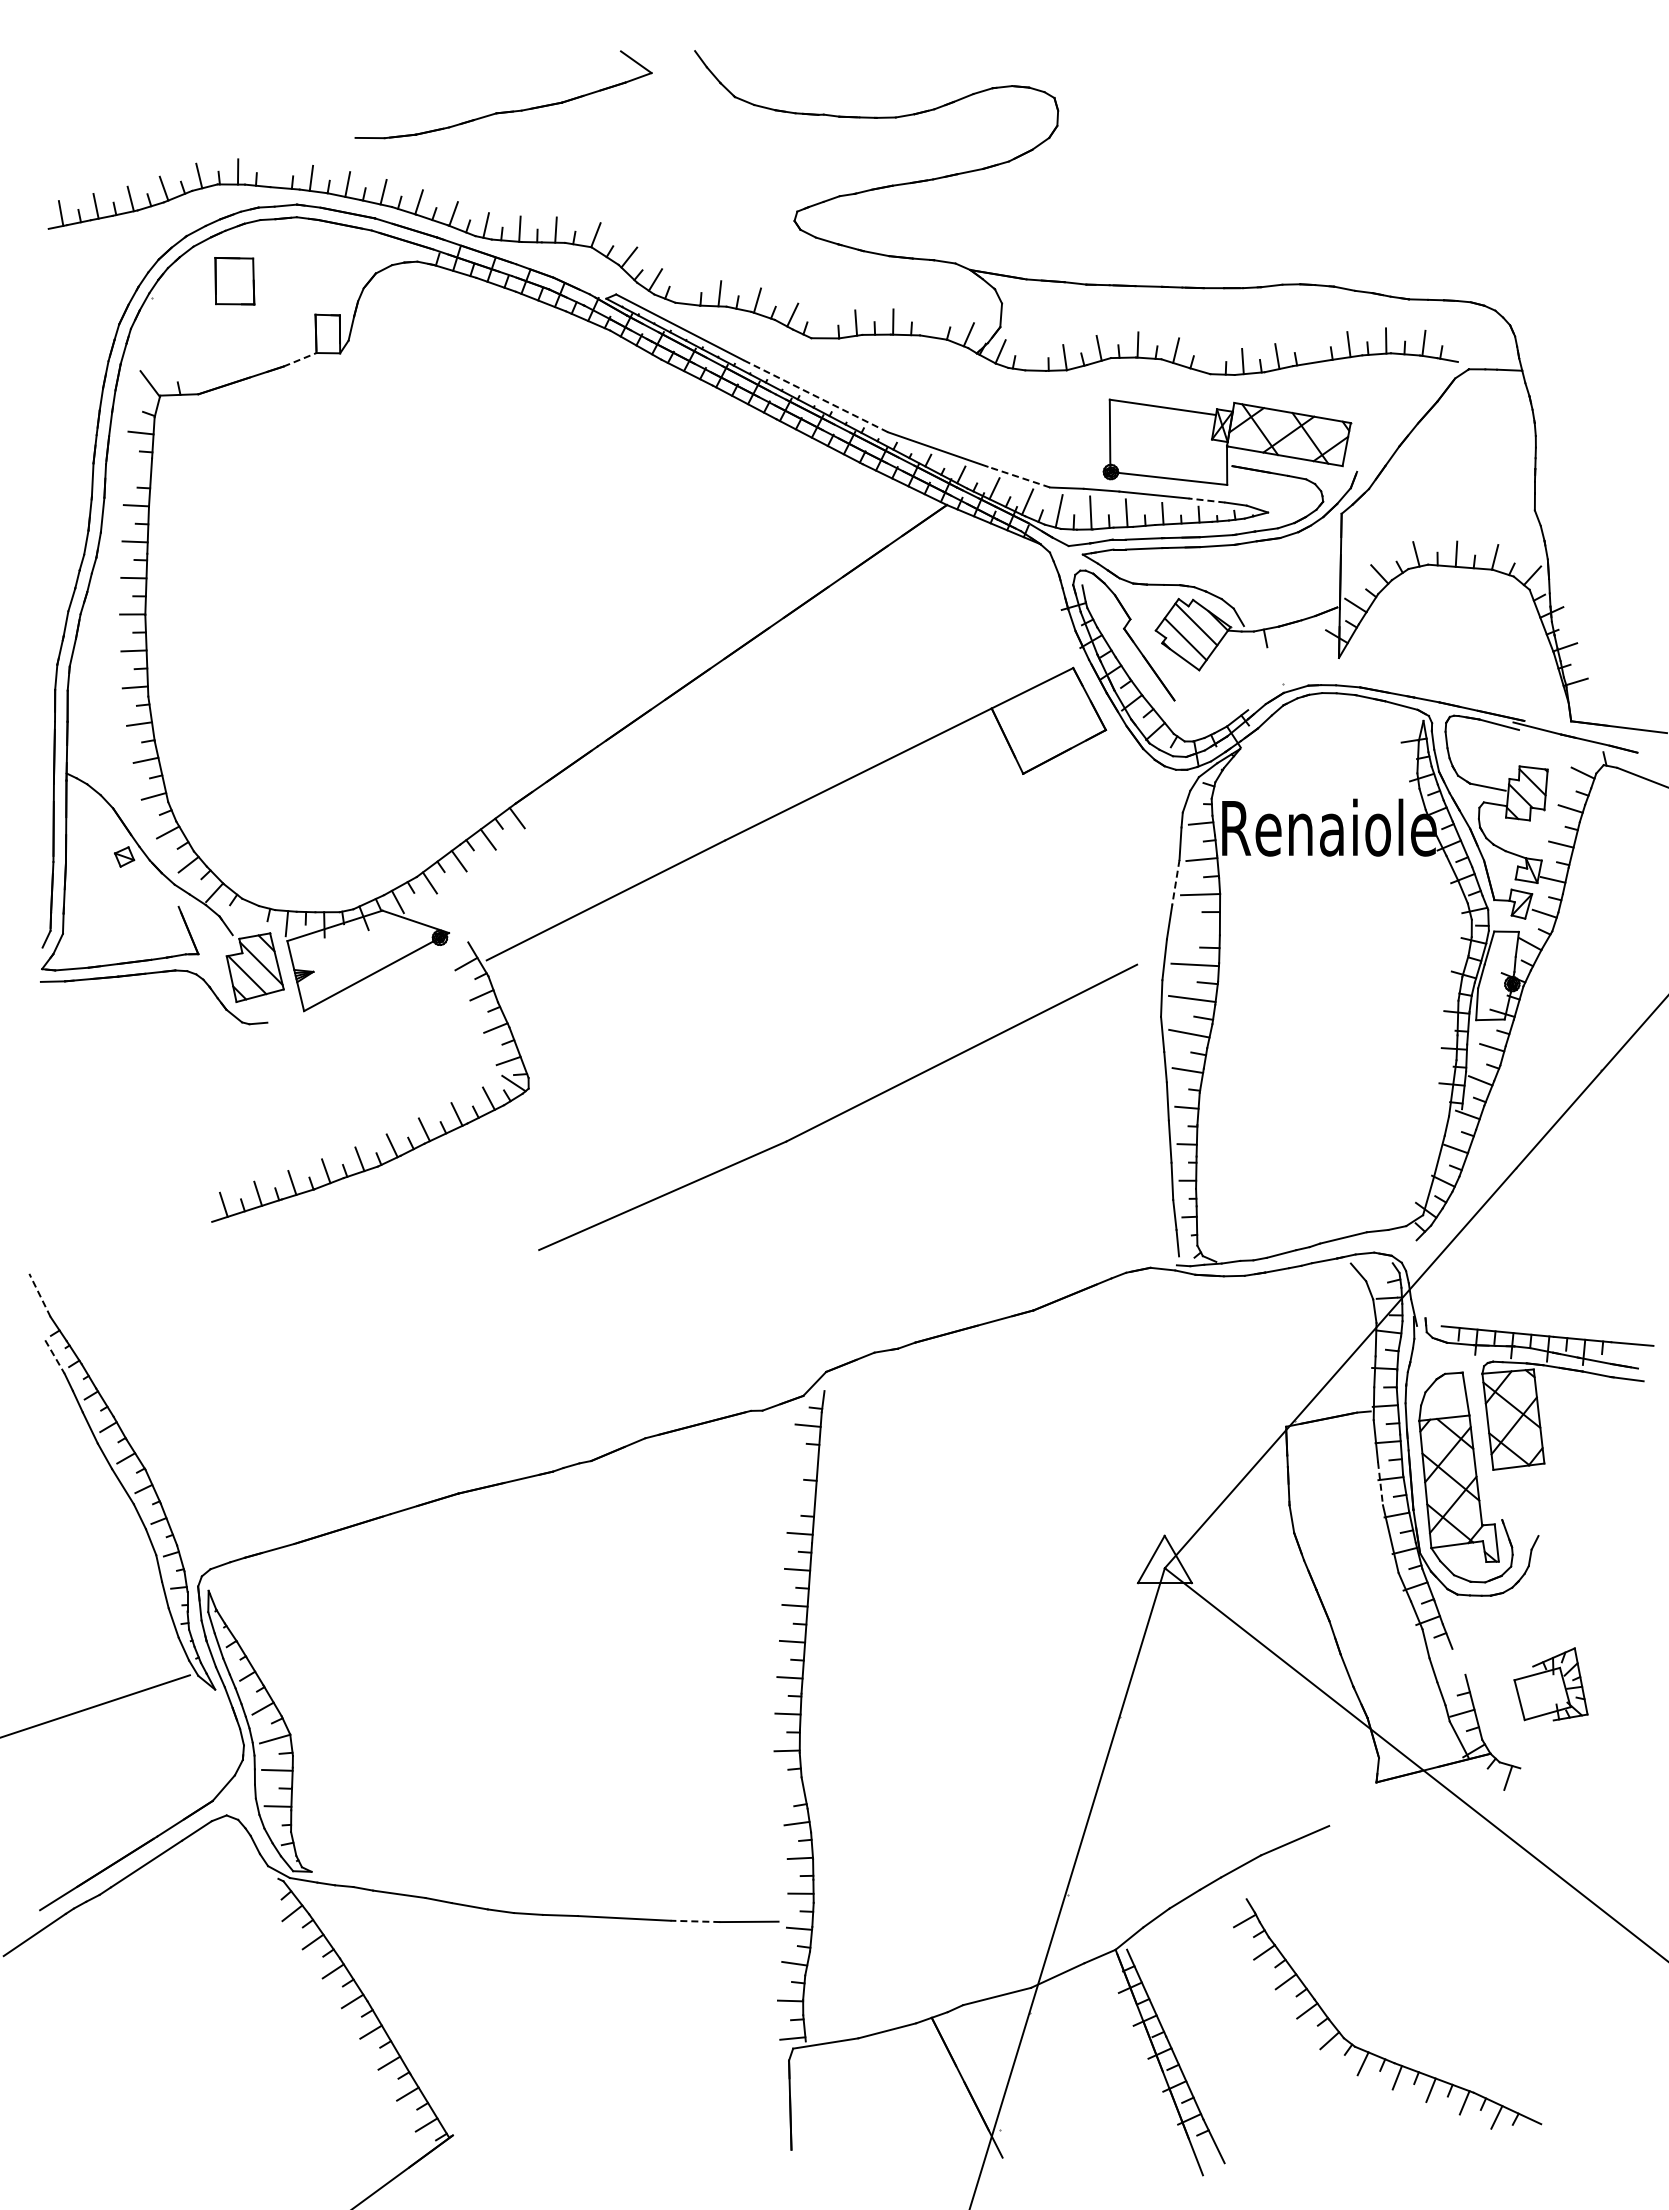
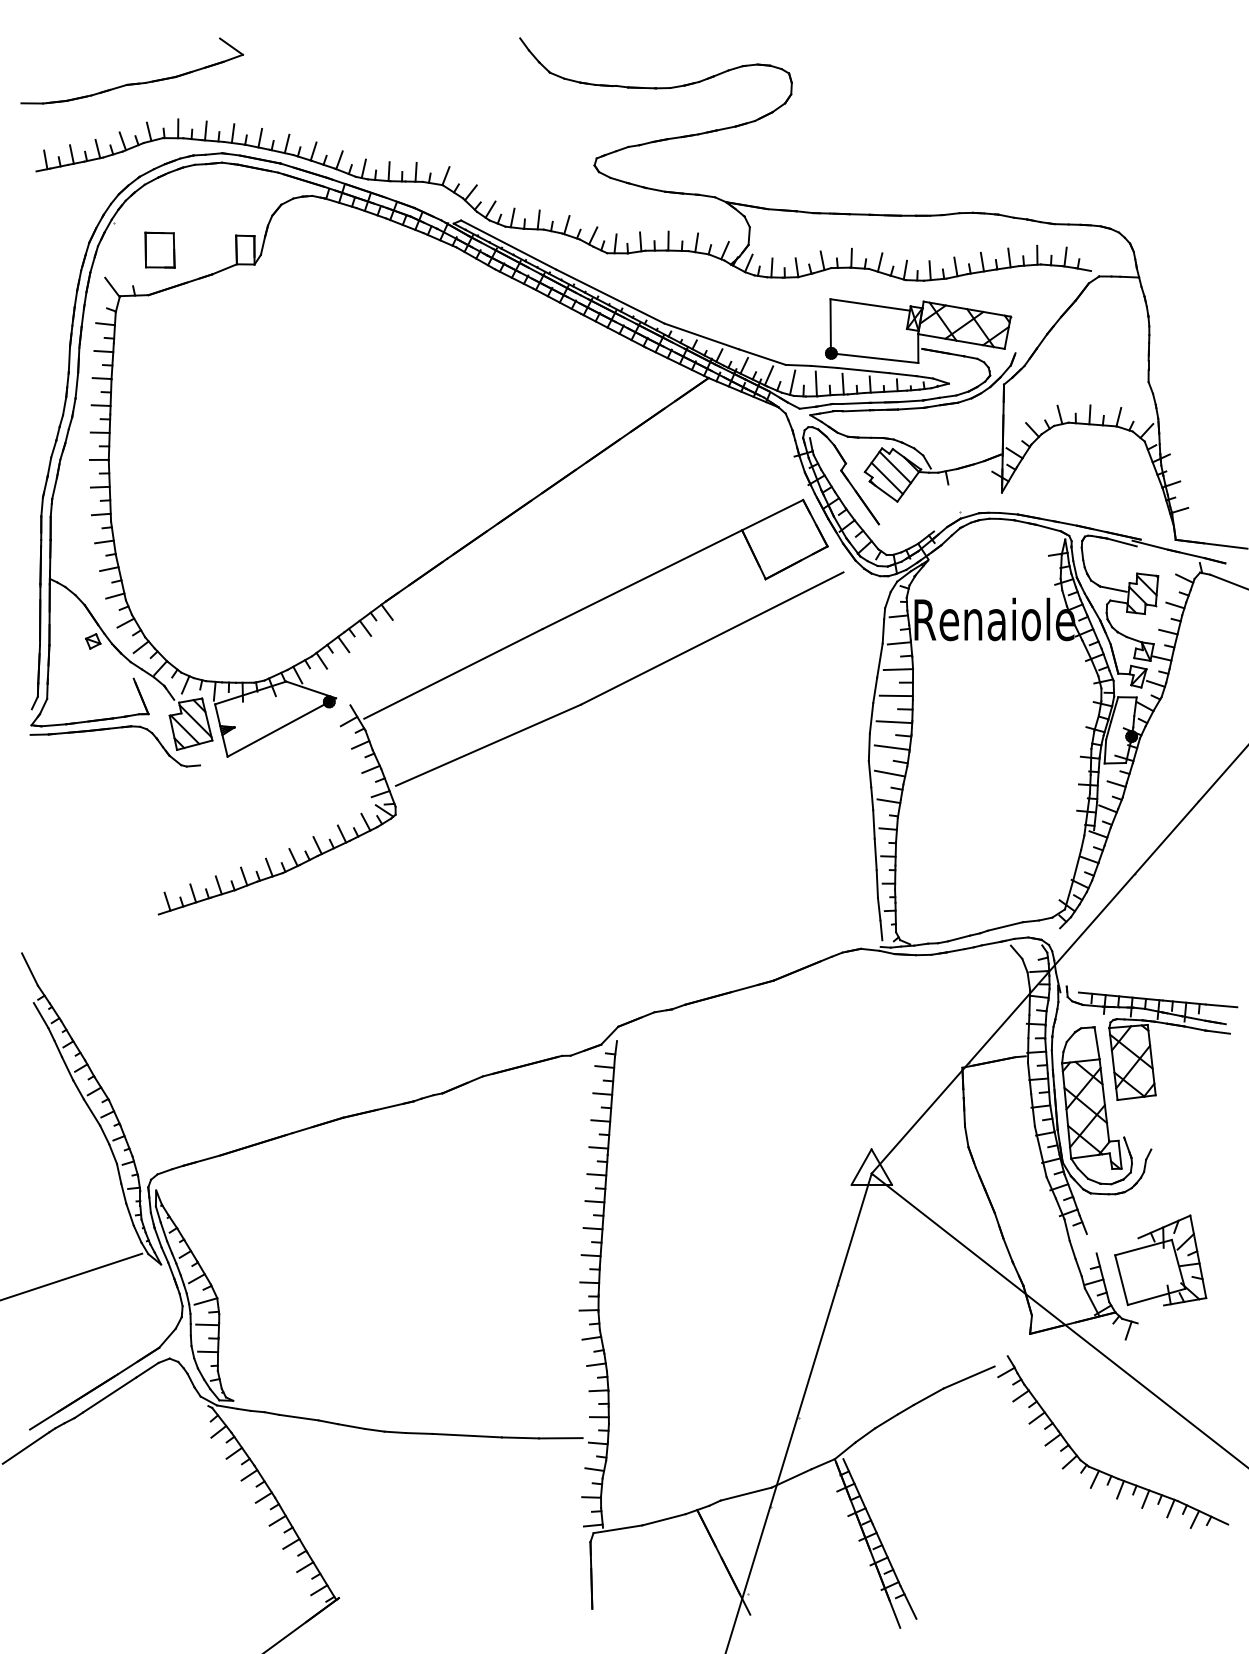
part: (503, 111) -> (132, 83), moved
line: (274, 174) -> (205, 130), added
part: (234, 281) -> (159, 250), moved
line: (684, 290) -> (512, 217), added
line: (930, 323) -> (696, 242), added
line: (822, 325) -> (615, 243), added
line: (1312, 349) -> (982, 261), added
line: (1031, 357) -> (771, 267), added
line: (300, 359) -> (224, 269), dashed -> solid
line: (1209, 360) -> (905, 269), added
line: (815, 396) -> (610, 296), dashed -> solid
line: (138, 469) -> (103, 351), added
line: (1018, 477) -> (762, 357), dashed -> solid
line: (1206, 500) -> (902, 374), dashed -> solid
line: (1175, 883) -> (879, 661), dashed -> solid
line: (248, 914) -> (185, 684), added
line: (1197, 929) -> (896, 695), added
part: (841, 1112) -> (622, 682), moved
line: (39, 1294) -> (29, 968), dashed -> solid
line: (55, 1357) -> (41, 1015), dashed -> solid
line: (805, 1461) -> (602, 1093), added
line: (1380, 1483) -> (1033, 1110), dashed -> solid
line: (802, 1497) -> (600, 1120), added
part: (1550, 1684) -> (1160, 1260), size x1.67
line: (790, 1788) -> (591, 1338), added
line: (695, 1921) -> (520, 1437), dashed -> solid
part: (1369, 2051) -> (1099, 1470), moved

